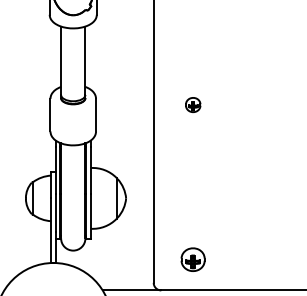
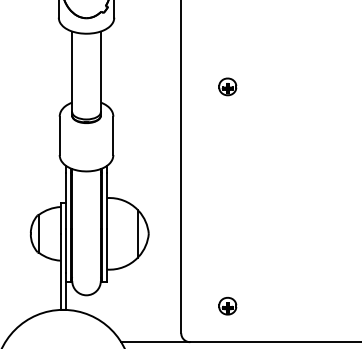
part: (192, 104) -> (227, 86), moved
part: (192, 260) -> (227, 306), size x0.62

